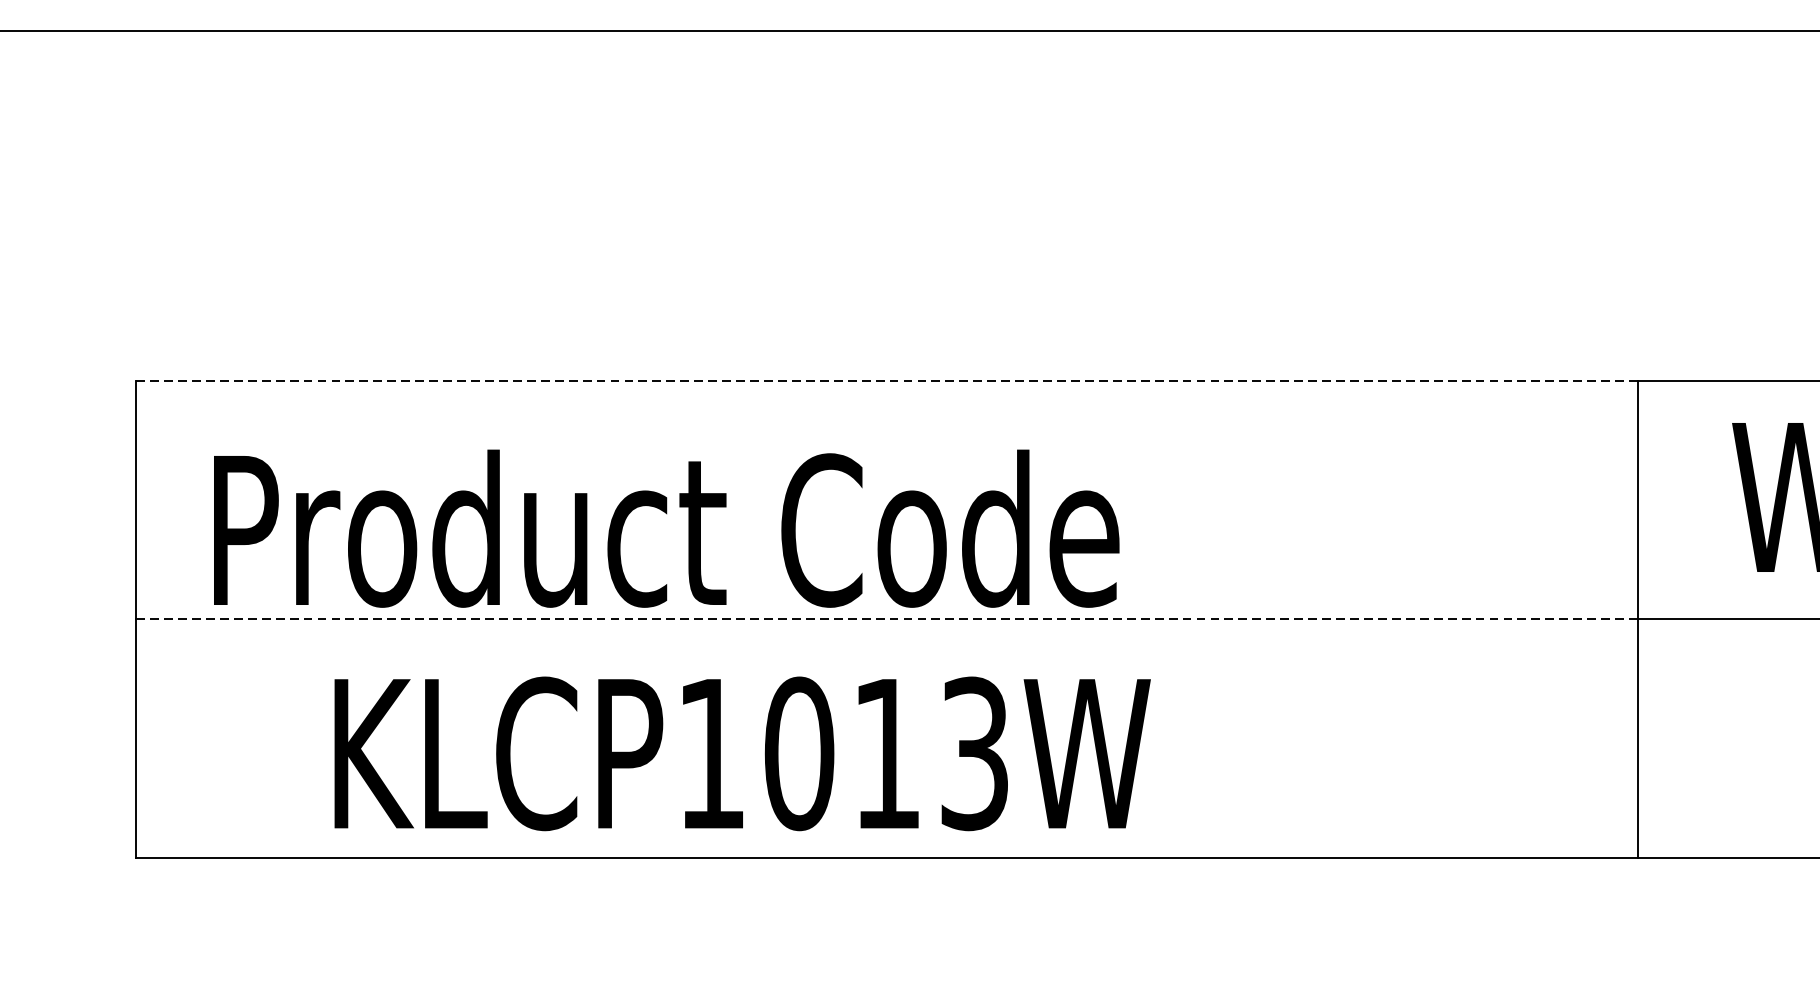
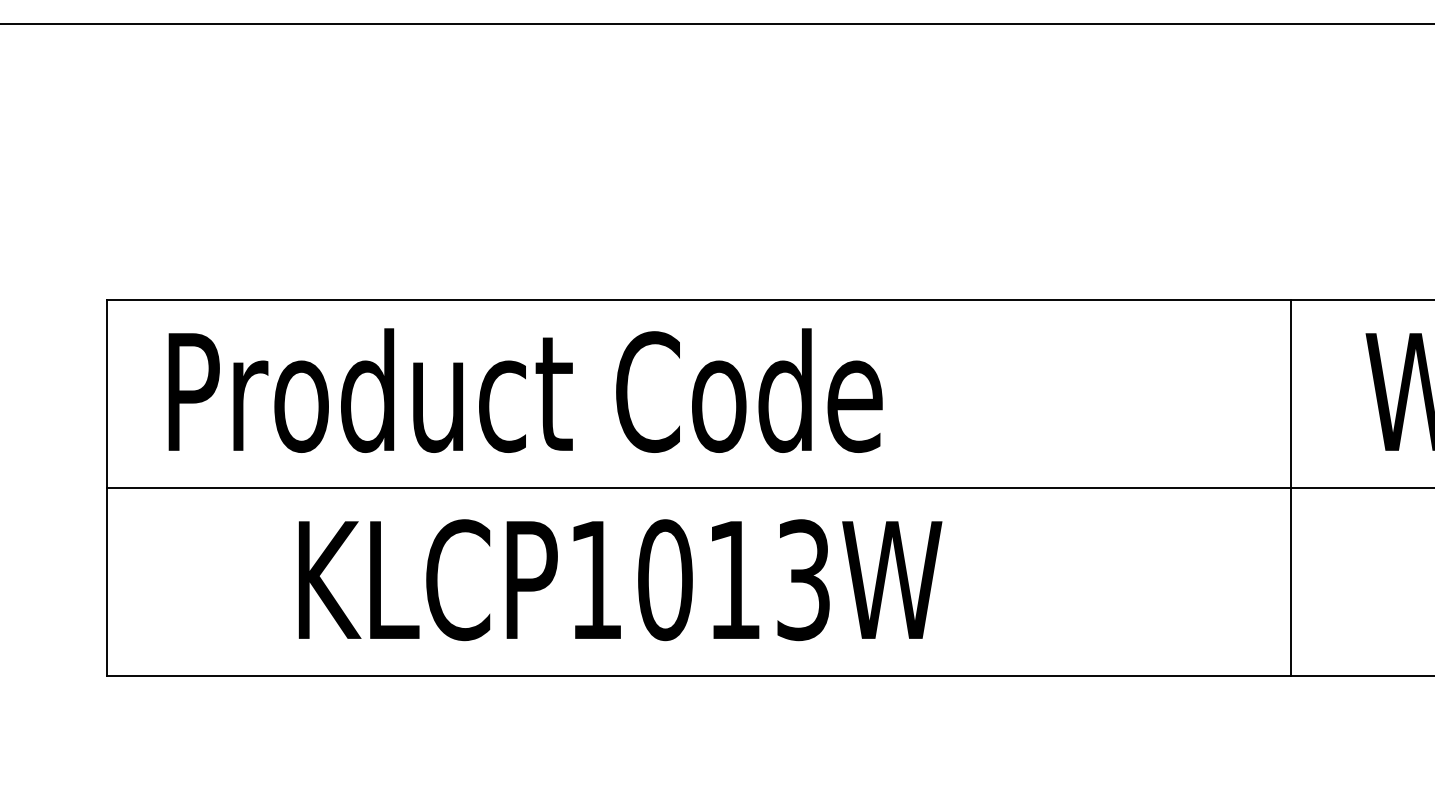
line: (887, 381) -> (699, 300), dashed -> solid
text: (666, 528) -> (525, 390), moved
line: (887, 619) -> (699, 488), dashed -> solid
text: (742, 754) -> (620, 580), moved

